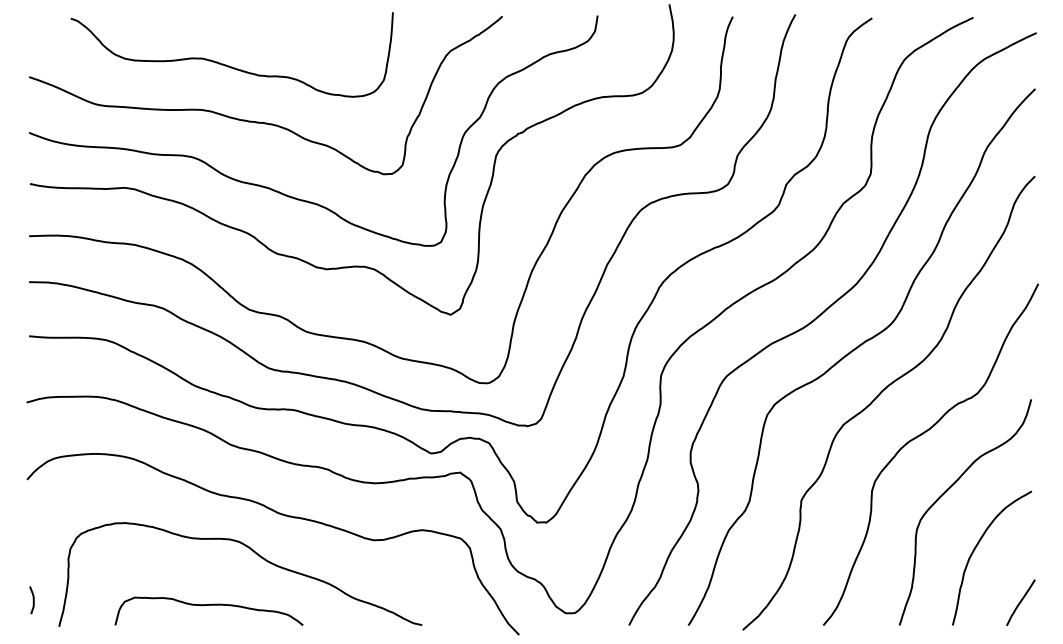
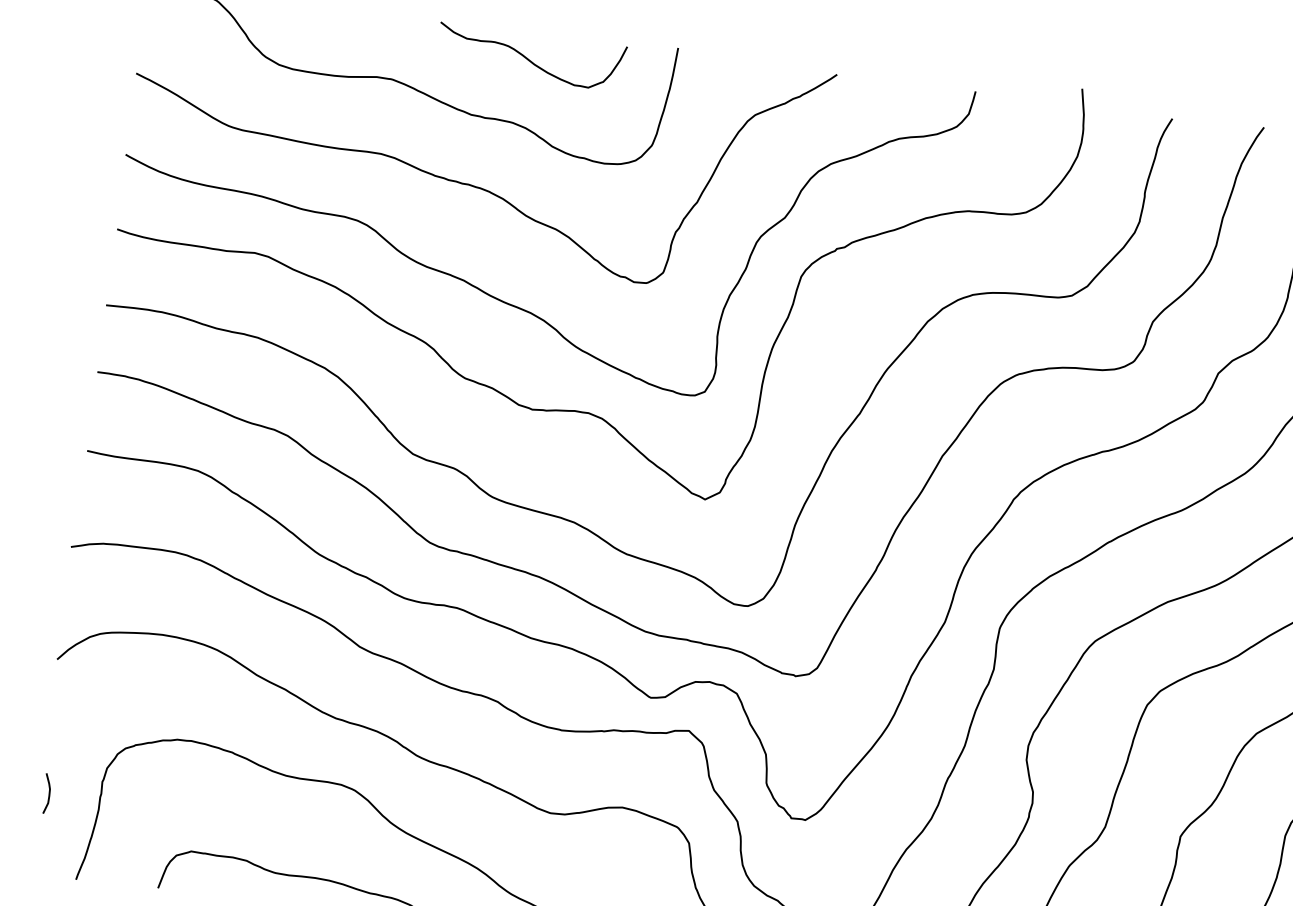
curve: (293, 32) -> (529, 58), added
curve: (32, 600) -> (47, 794), moved

